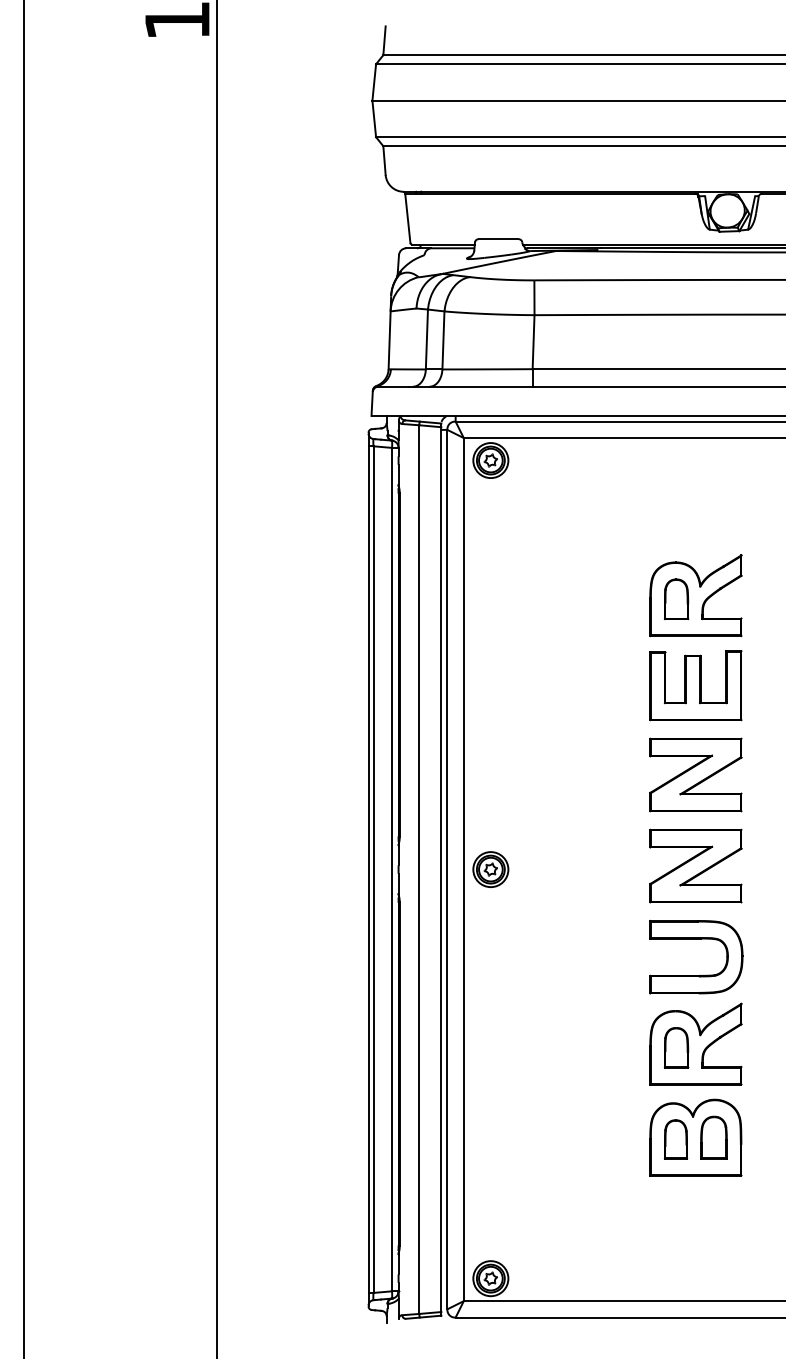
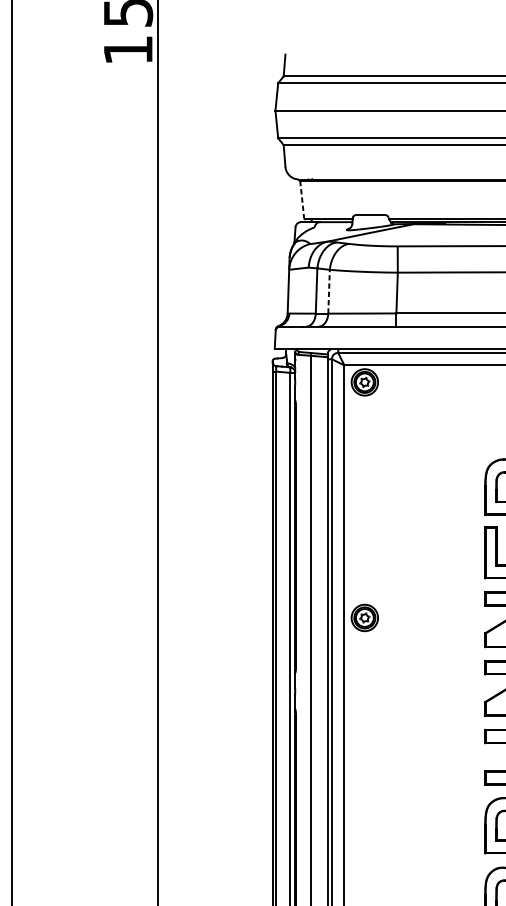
line: (407, 218) -> (301, 199), solid -> dashed
line: (443, 339) -> (329, 291), solid -> dashed
part: (490, 869) -> (364, 617), moved

